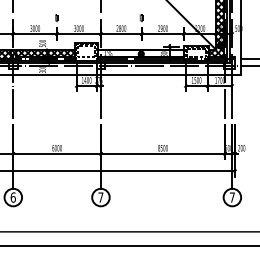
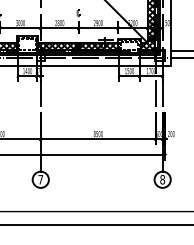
hatch: (141, 53) -> (78, 46), added
text: (231, 197) -> (161, 179), 7 -> 8

